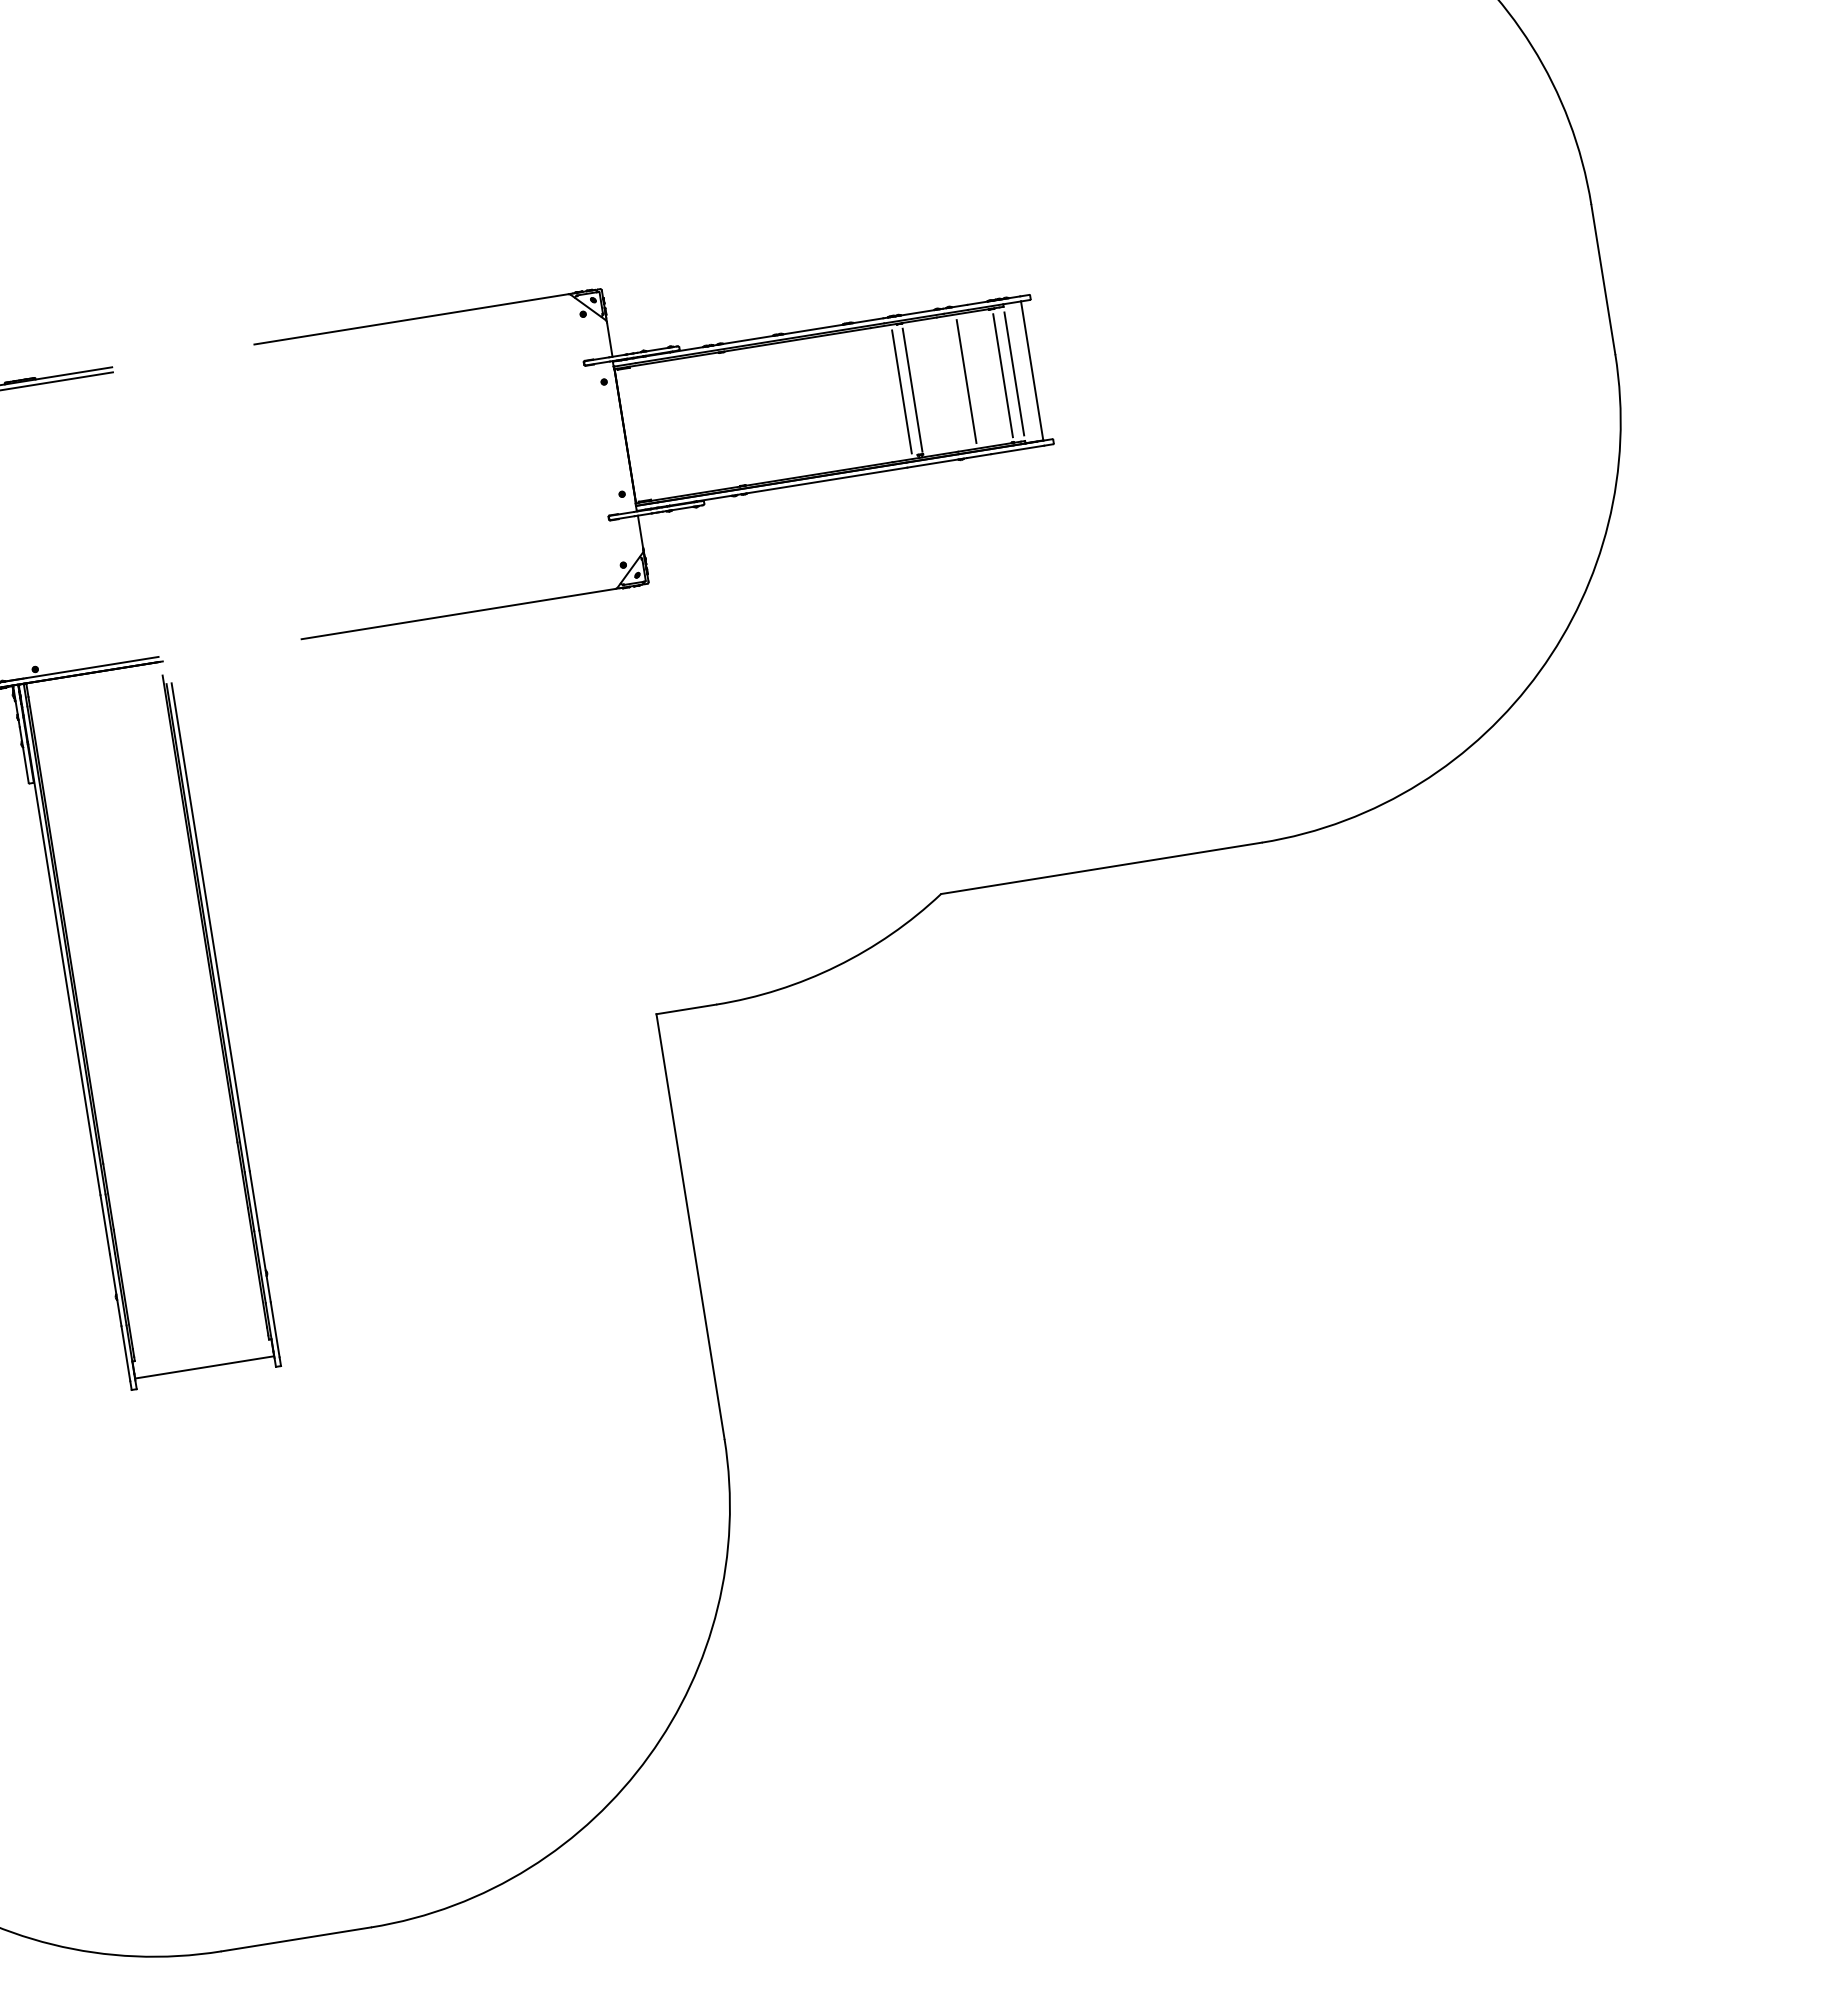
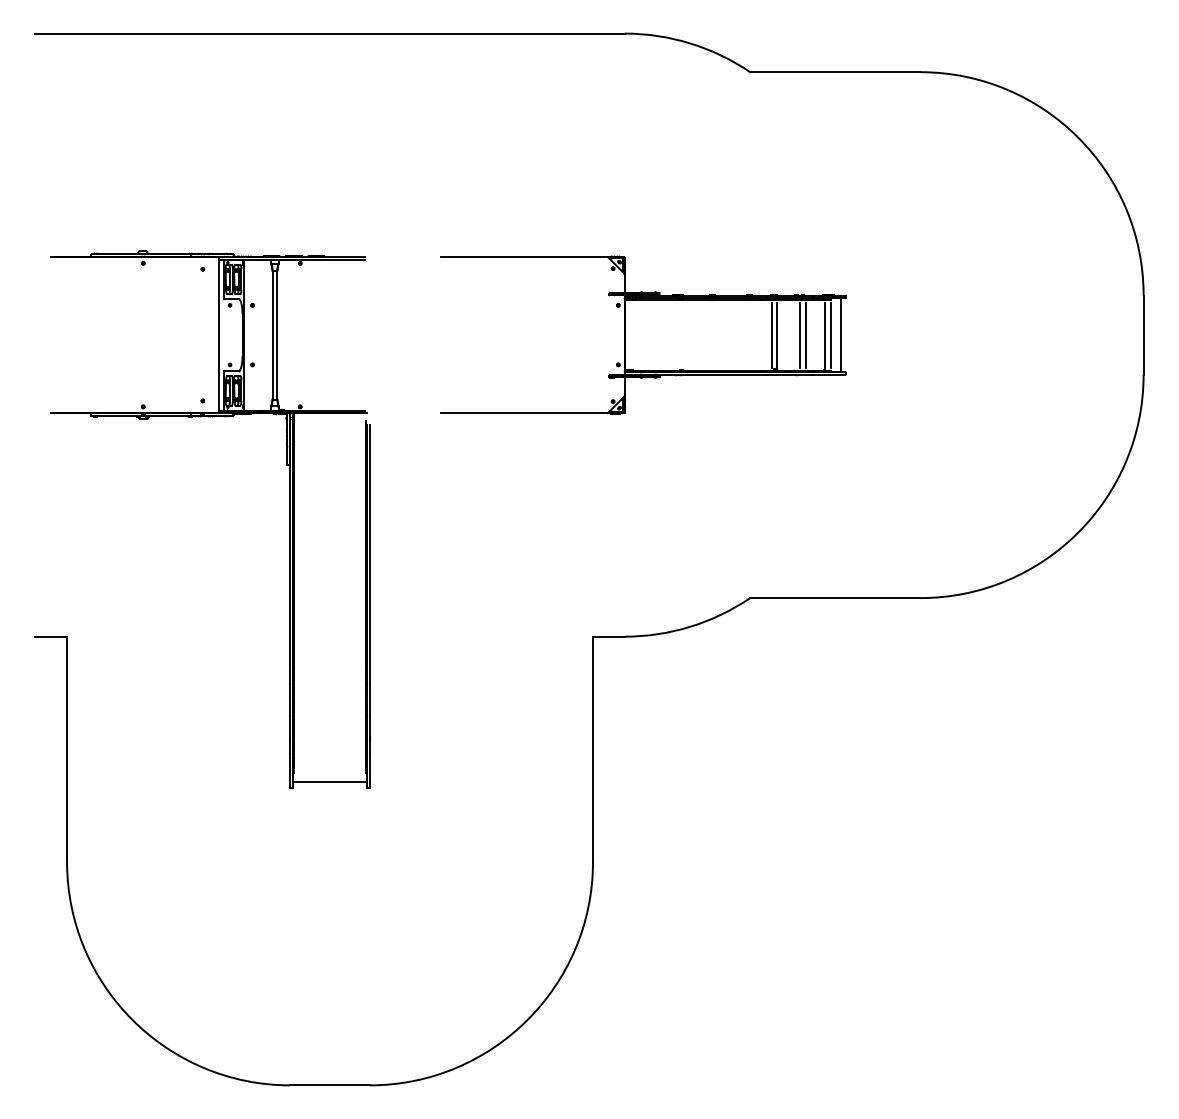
line: (954, 382) -> (799, 334), added

